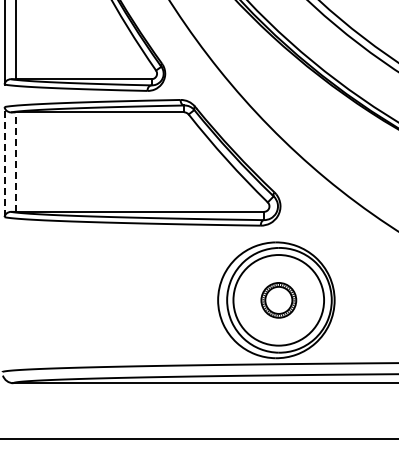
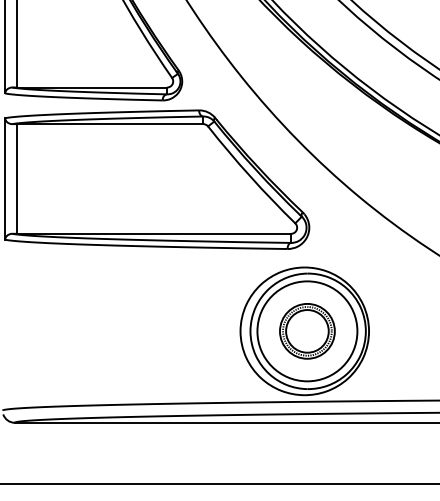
line: (4, 161) -> (4, 178), dashed -> solid
line: (15, 162) -> (17, 179), dashed -> solid
part: (278, 300) -> (307, 331), size x1.43

